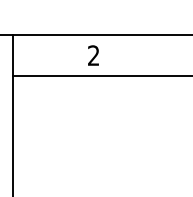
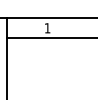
text: (93, 56) -> (47, 28), 2 -> 1

